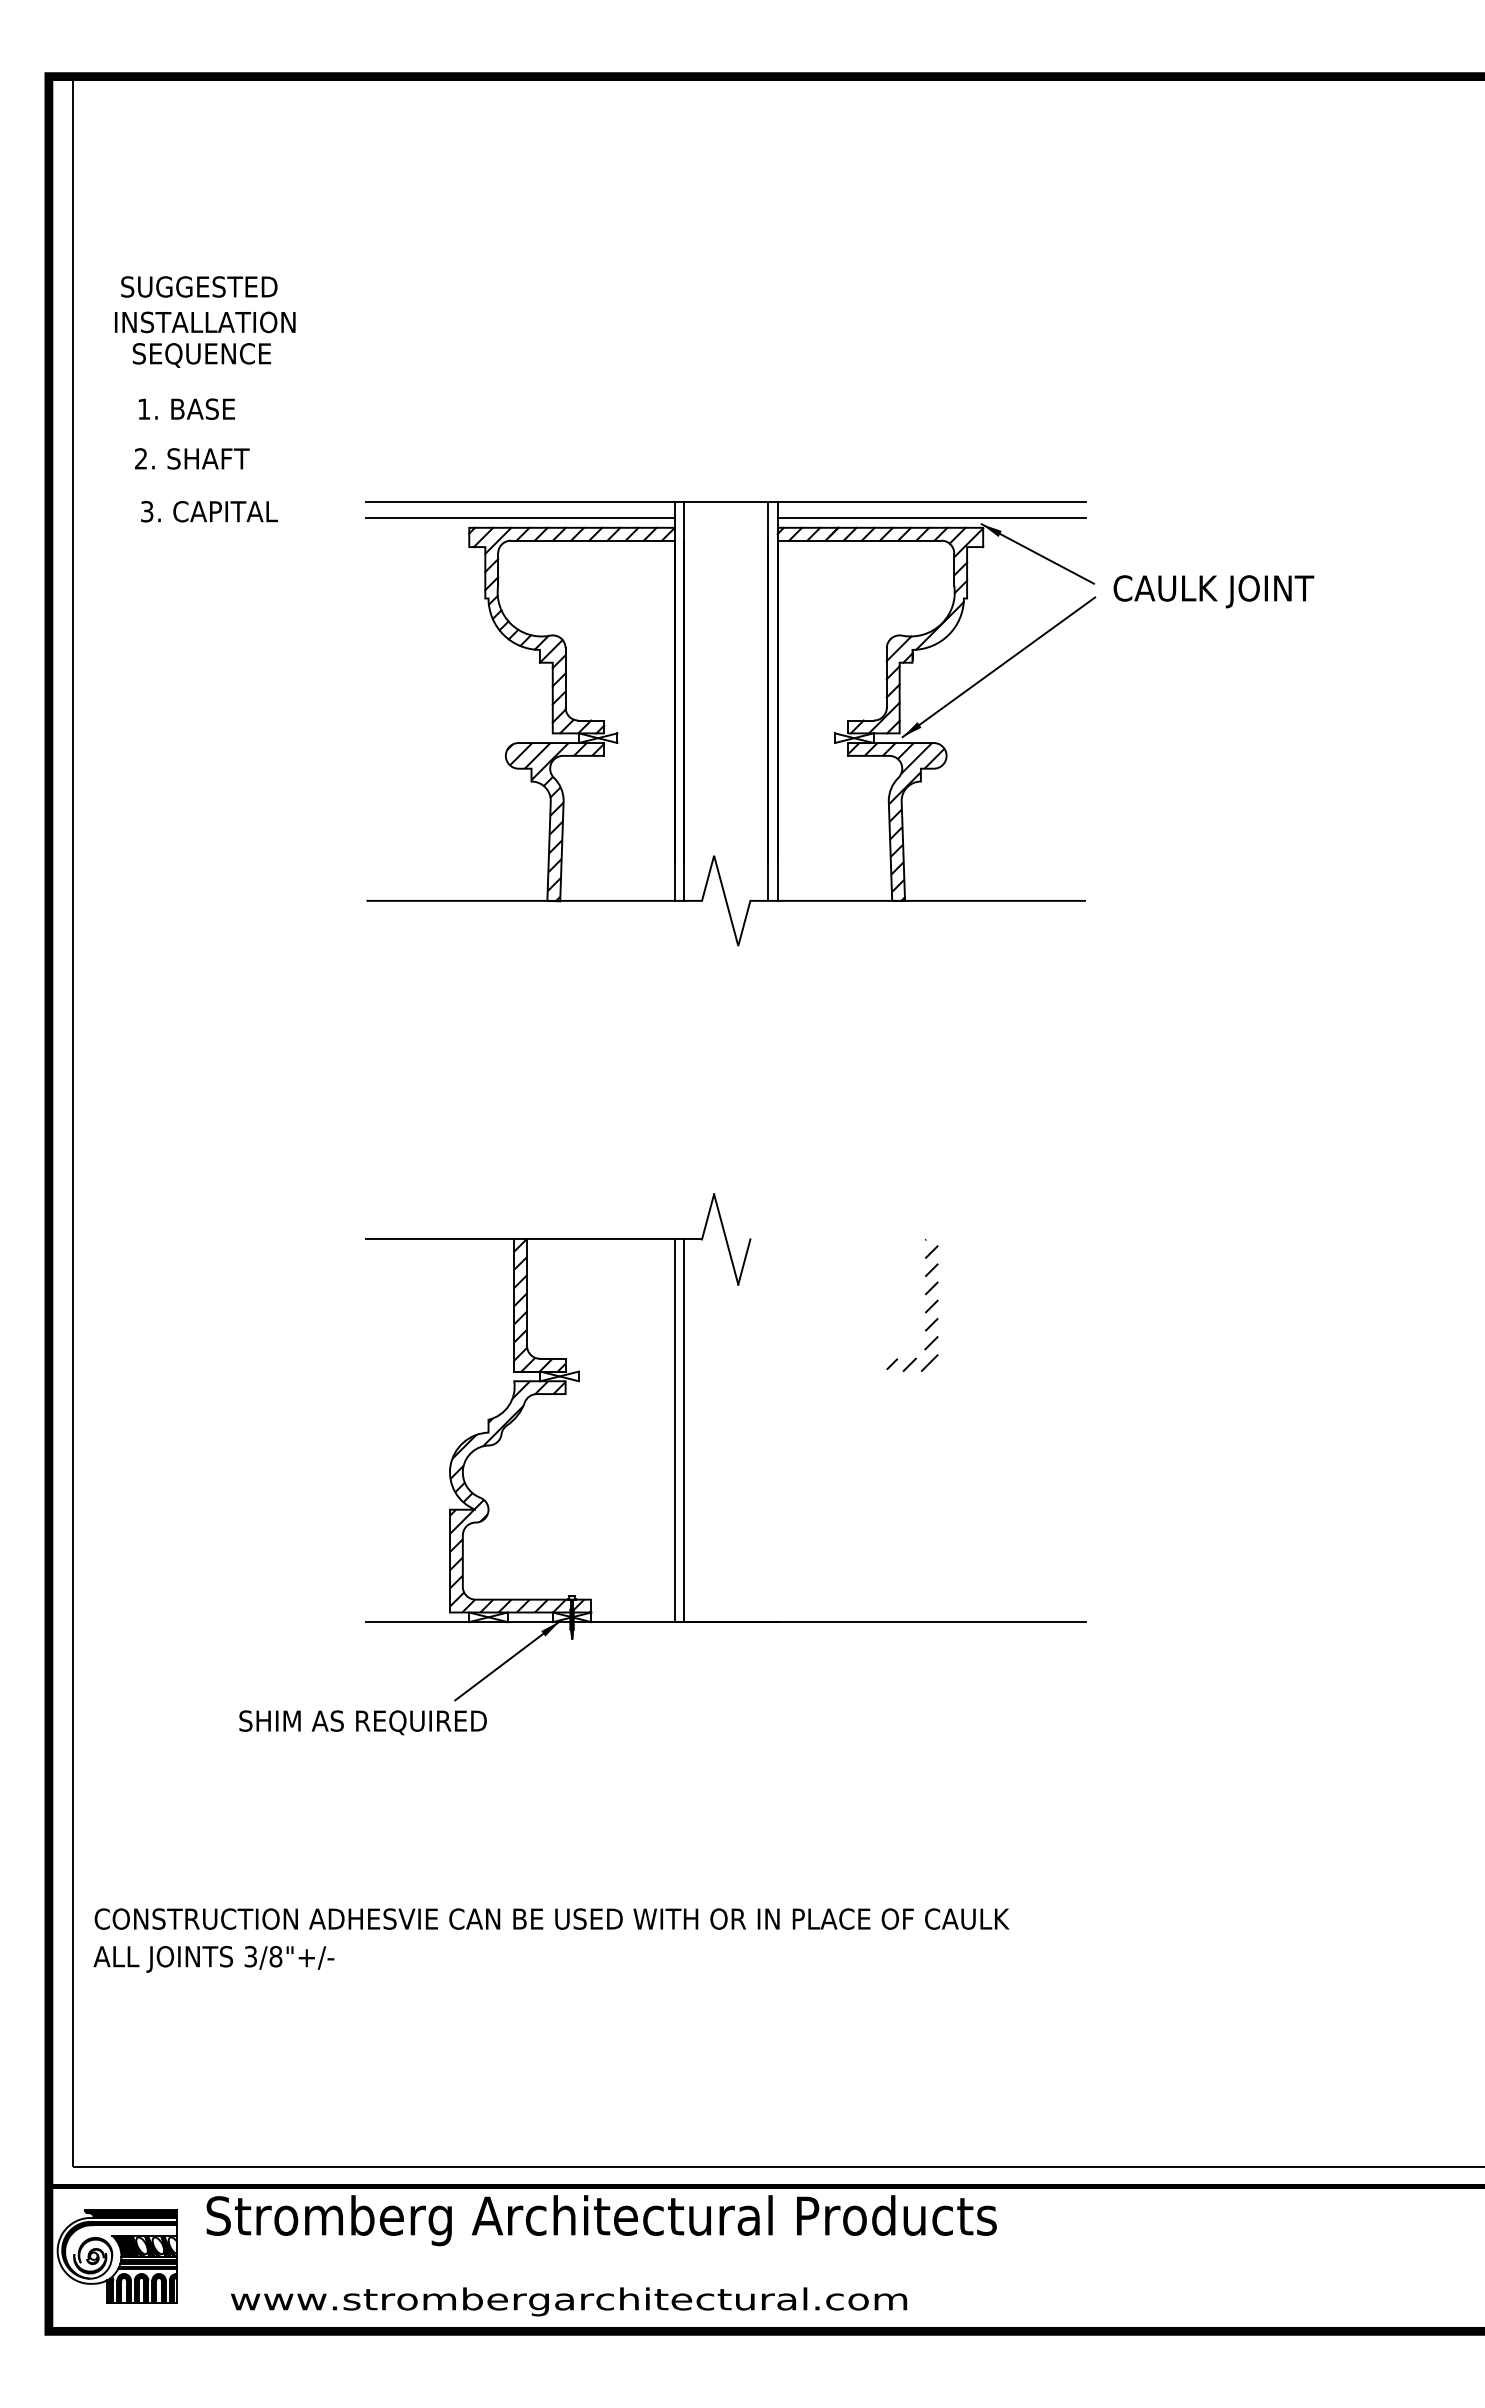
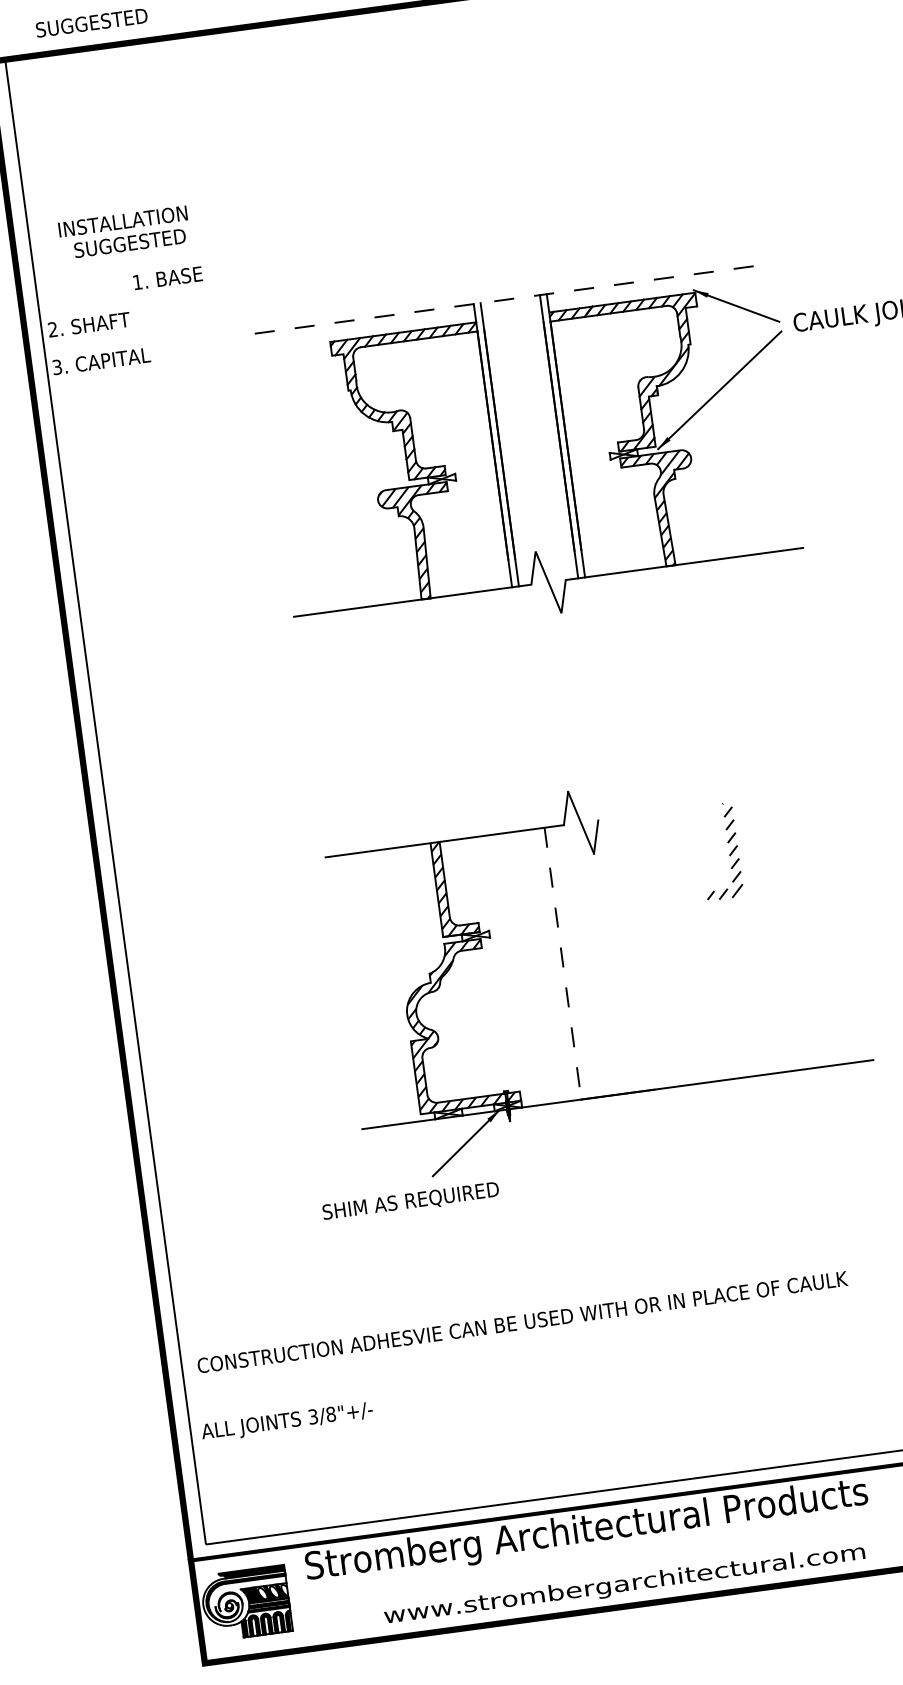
text: (199, 286) -> (91, 22), moved
text: (219, 355) -> (136, 243), SEQUENCE -> SUGGESTED
text: (186, 408) -> (167, 277), moved
text: (192, 458) -> (89, 324), moved
line: (726, 502) -> (510, 299), solid -> dashed
text: (209, 511) -> (101, 361), moved
line: (520, 518) -> (365, 330), removed
line: (931, 518) -> (657, 291), removed
line: (684, 1430) -> (569, 962), removed
line: (674, 1431) -> (562, 964), solid -> dashed
text: (362, 1722) -> (410, 1201), moved
text: (213, 1959) -> (287, 1422), moved
text: (569, 2301) -> (625, 1584), moved

